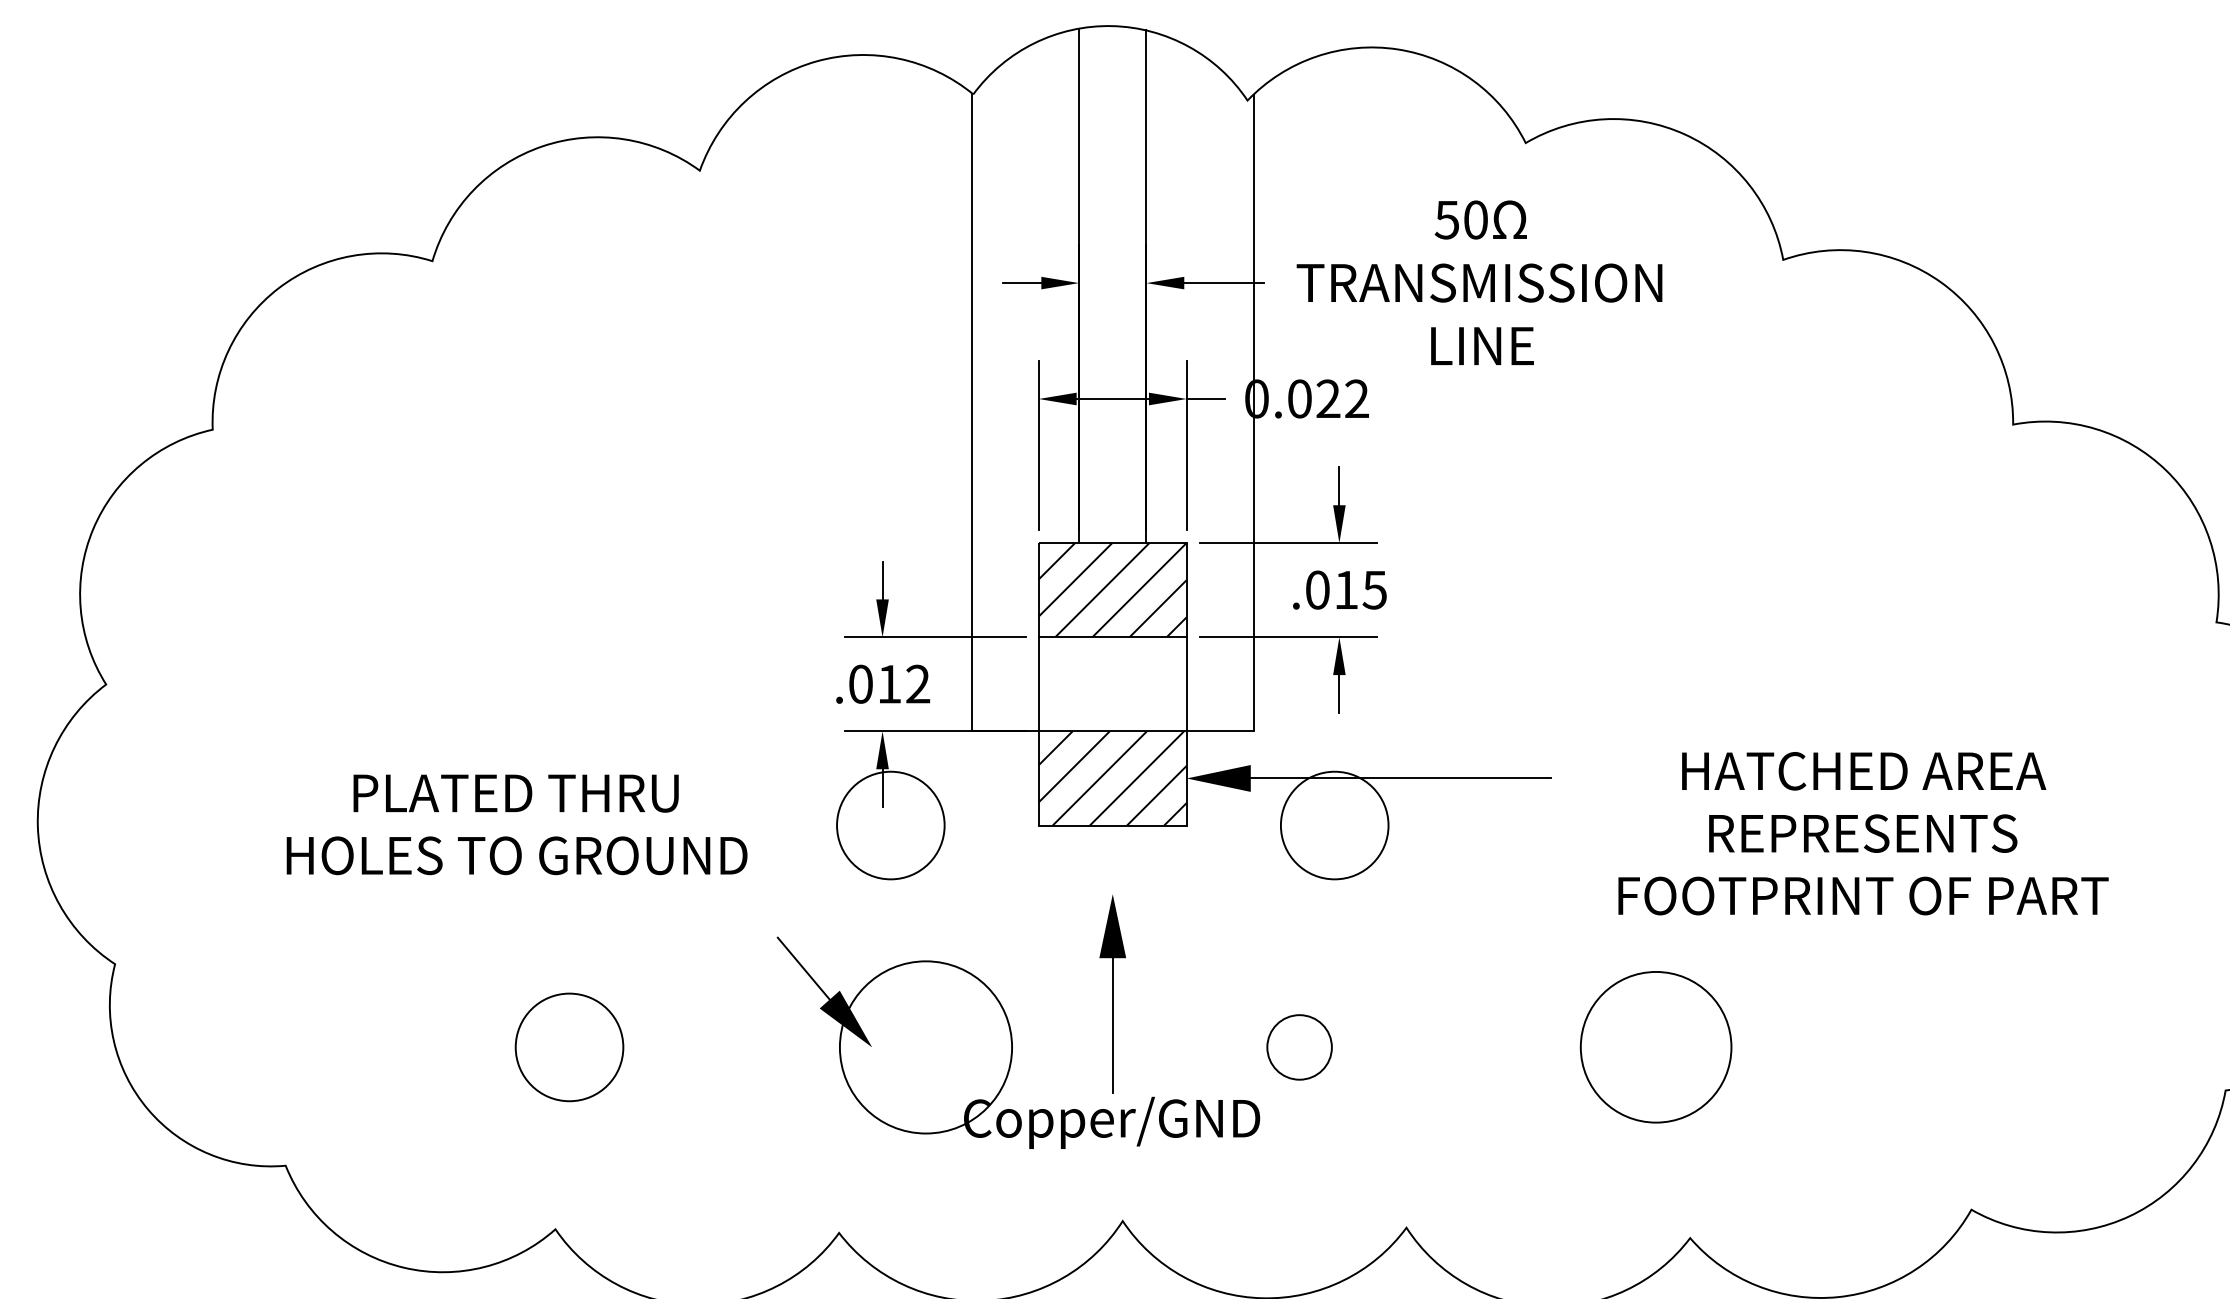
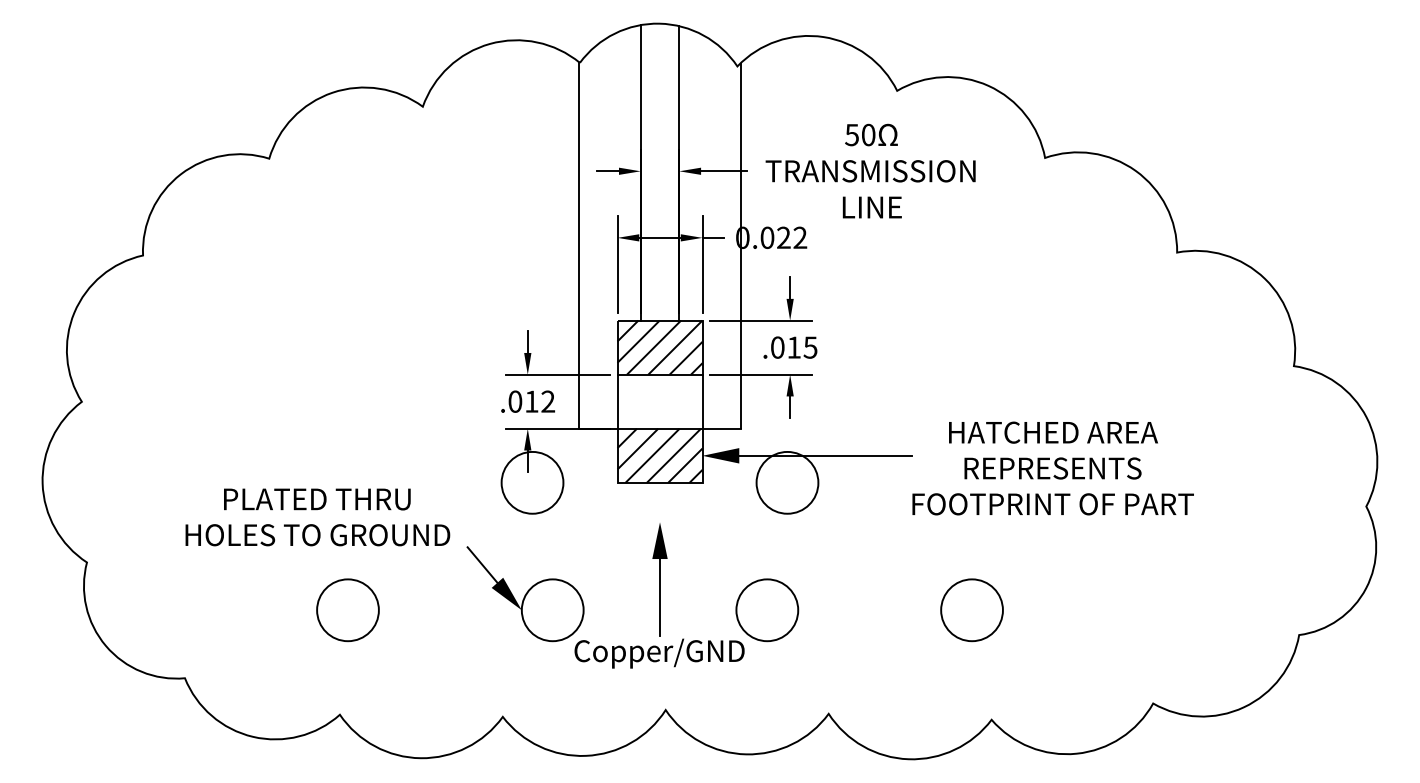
text: (516, 824) -> (317, 517), moved
text: (1862, 833) -> (1052, 468), moved
circle: (925, 1047) -> (552, 610), size x0.62
circle: (1299, 1047) -> (767, 610), size x1.67
circle: (1655, 1047) -> (971, 610), size x0.71

